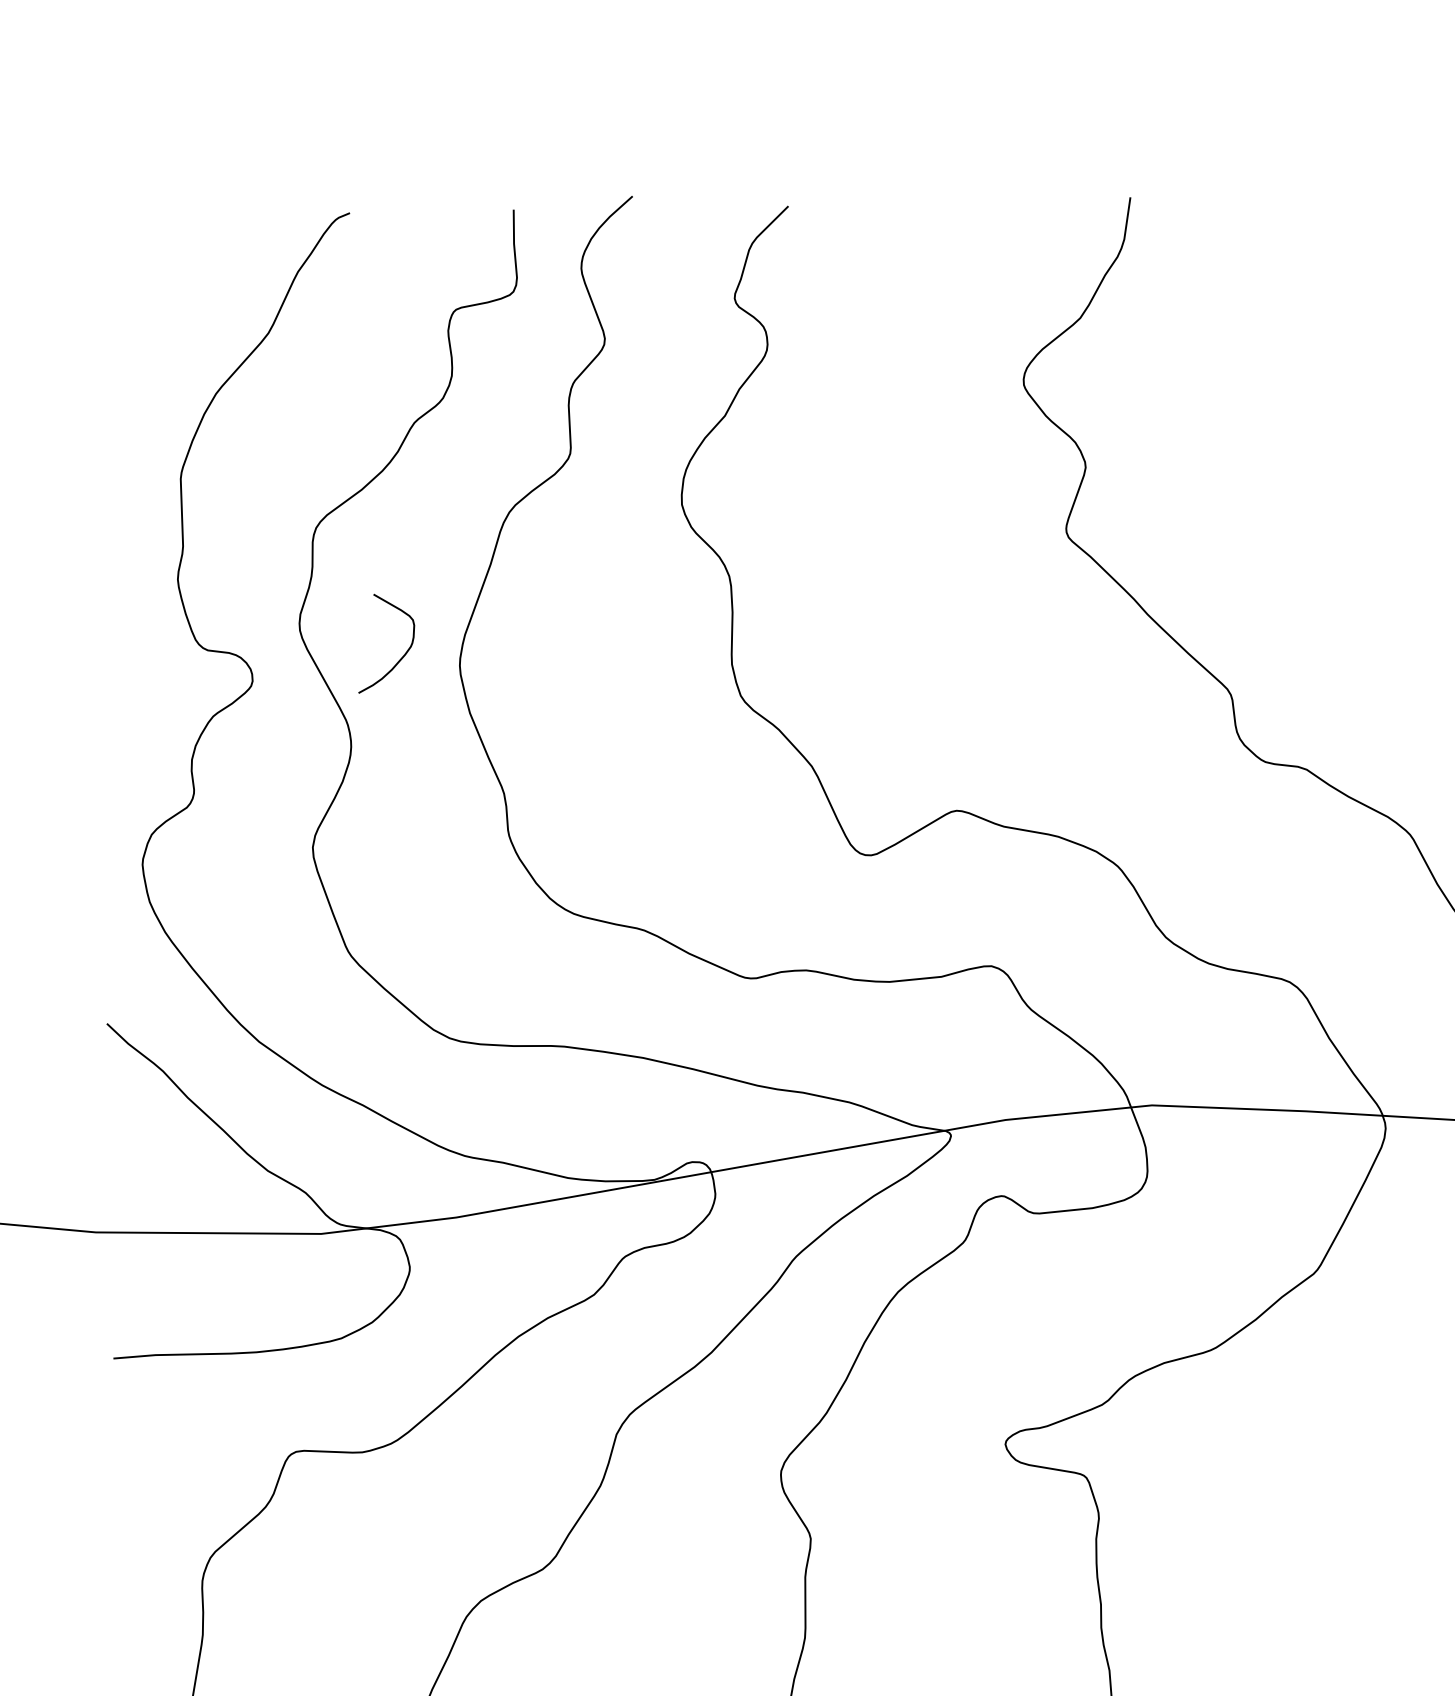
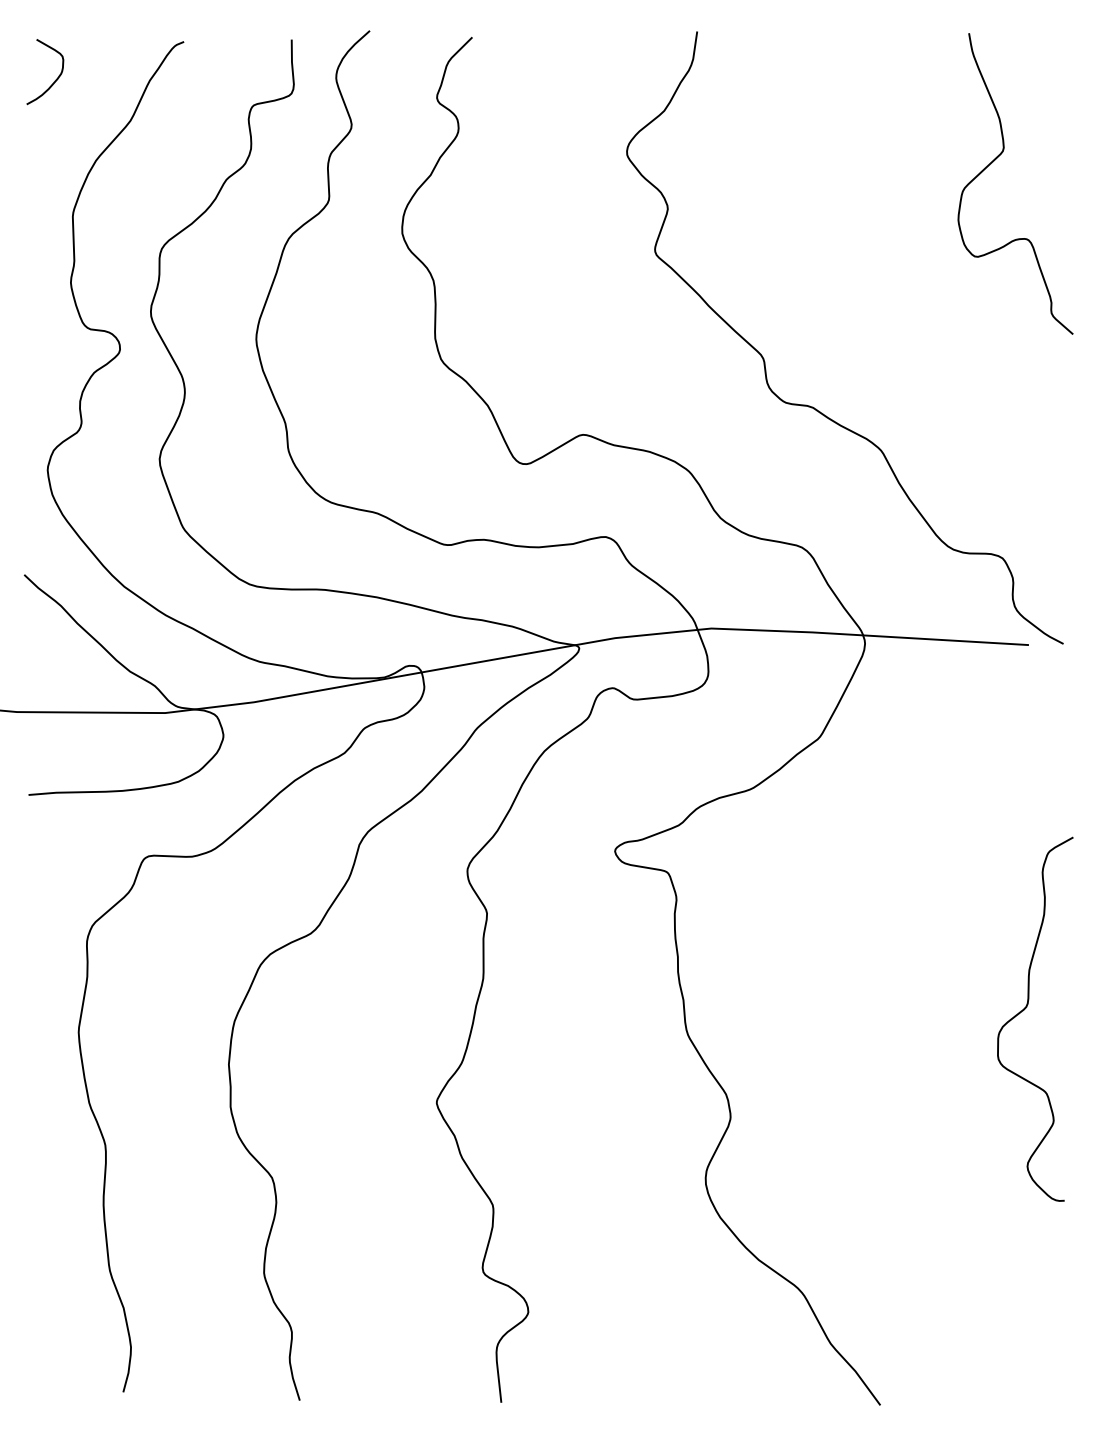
curve: (400, 656) -> (54, 80), moved

